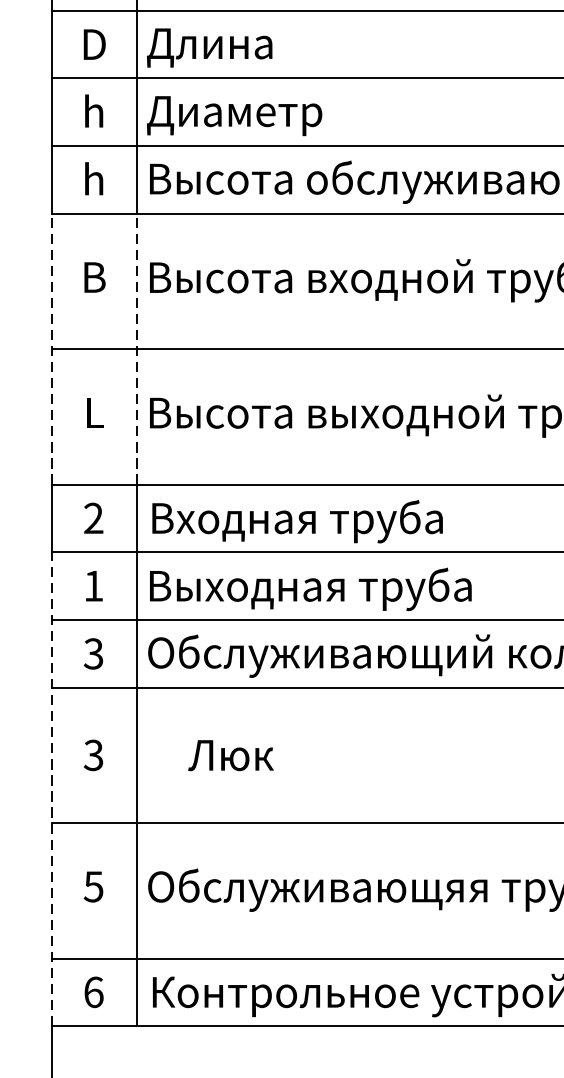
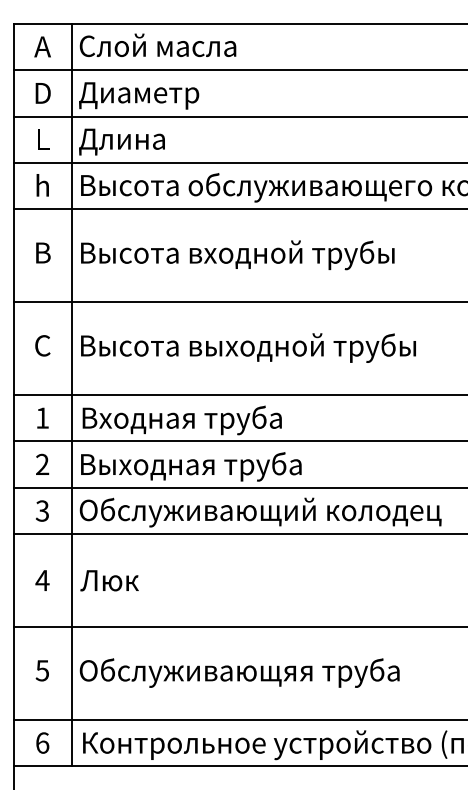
text: (249, 52) -> (149, 98), Длина -> Диаметр
text: (93, 110) -> (42, 138), h -> L
text: (248, 119) -> (148, 144), Диаметр -> Длина
line: (51, 349) -> (13, 302), dashed -> solid
line: (135, 349) -> (71, 302), dashed -> solid
text: (93, 412) -> (42, 345), L -> C
text: (93, 517) -> (42, 417), 2 -> 1
text: (93, 584) -> (42, 463), 1 -> 2
text: (93, 755) -> (42, 580), 3 -> 4
text: (230, 755) -> (109, 580), moved
line: (51, 788) -> (13, 603), dashed -> solid

